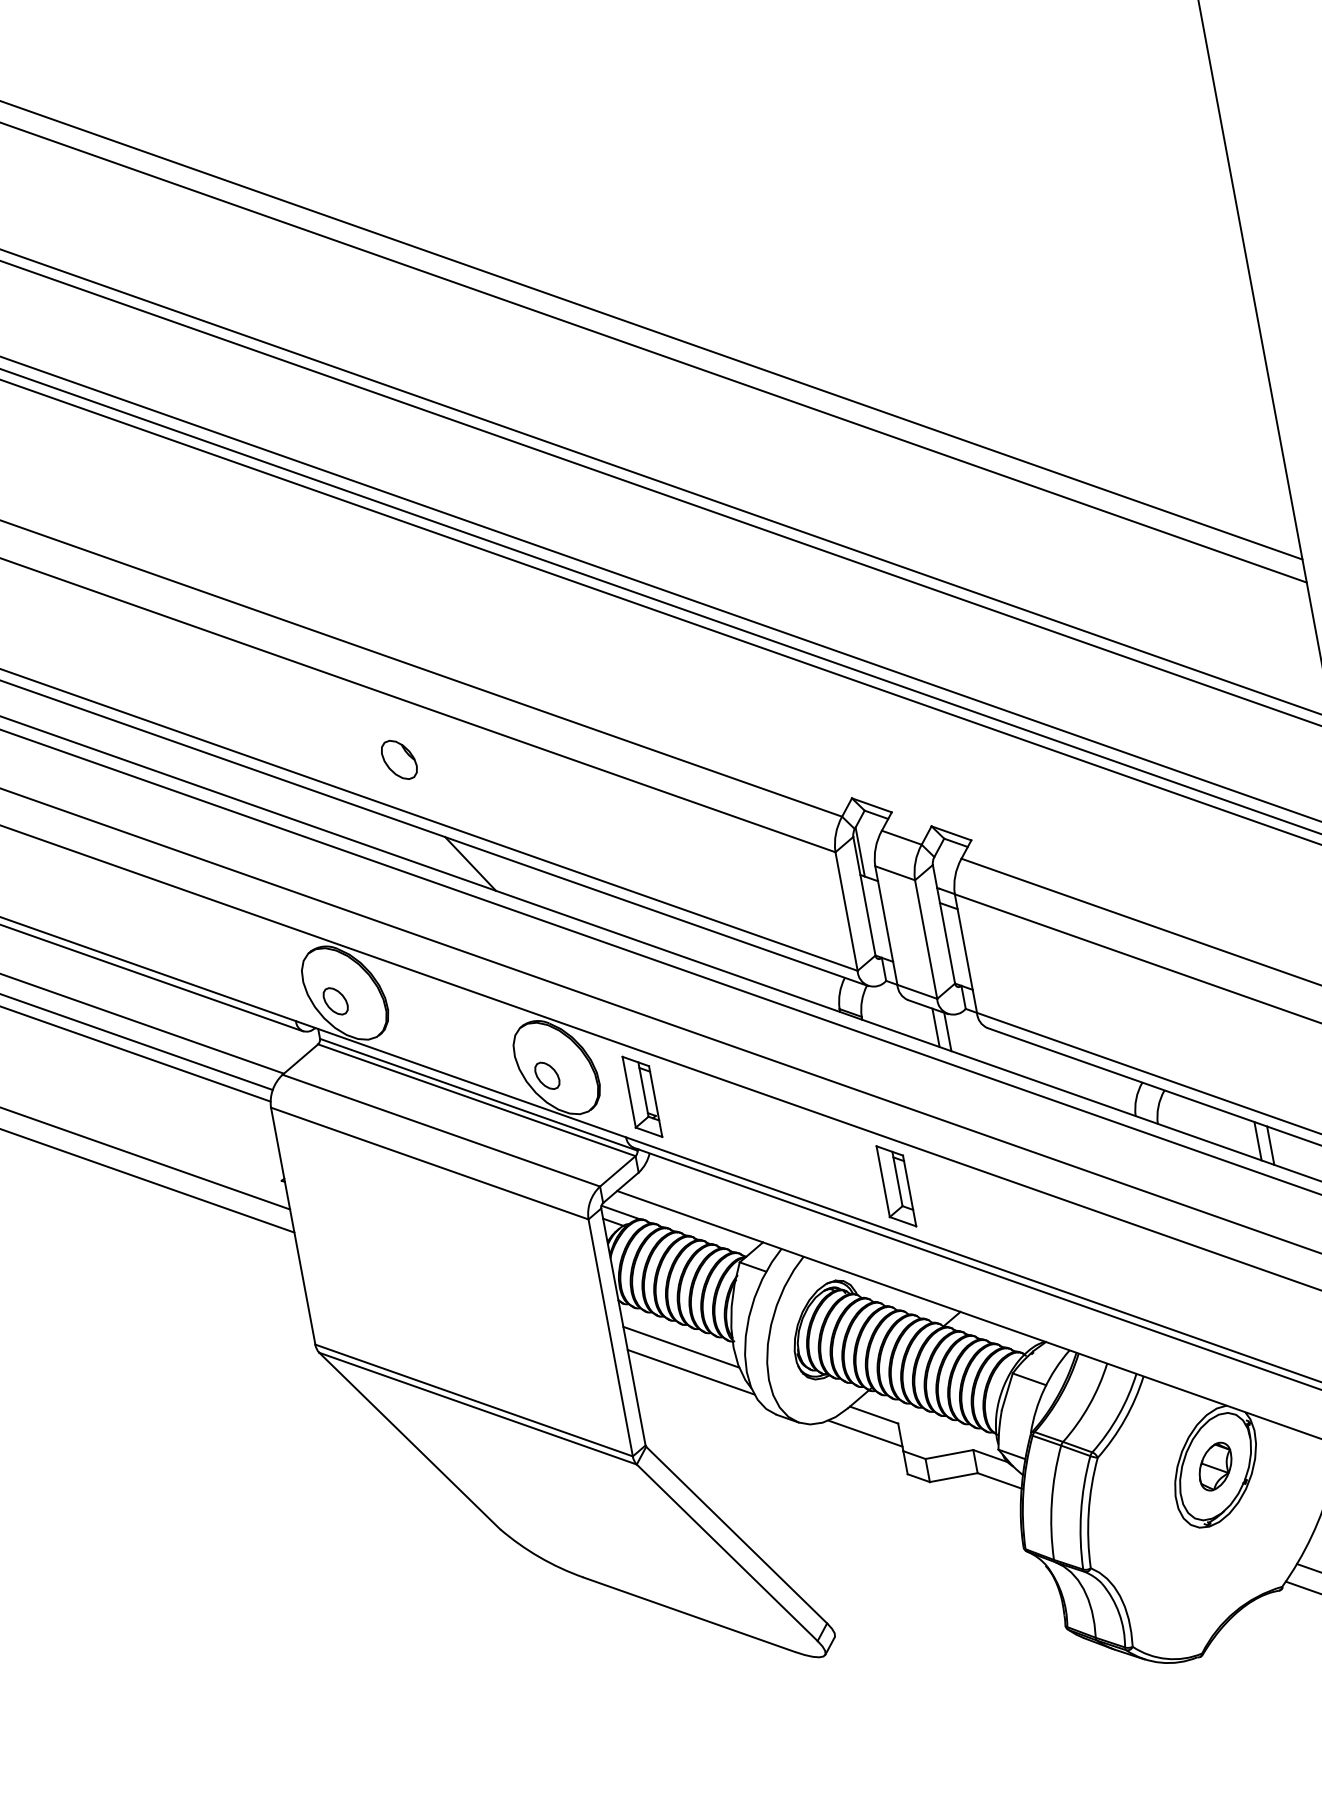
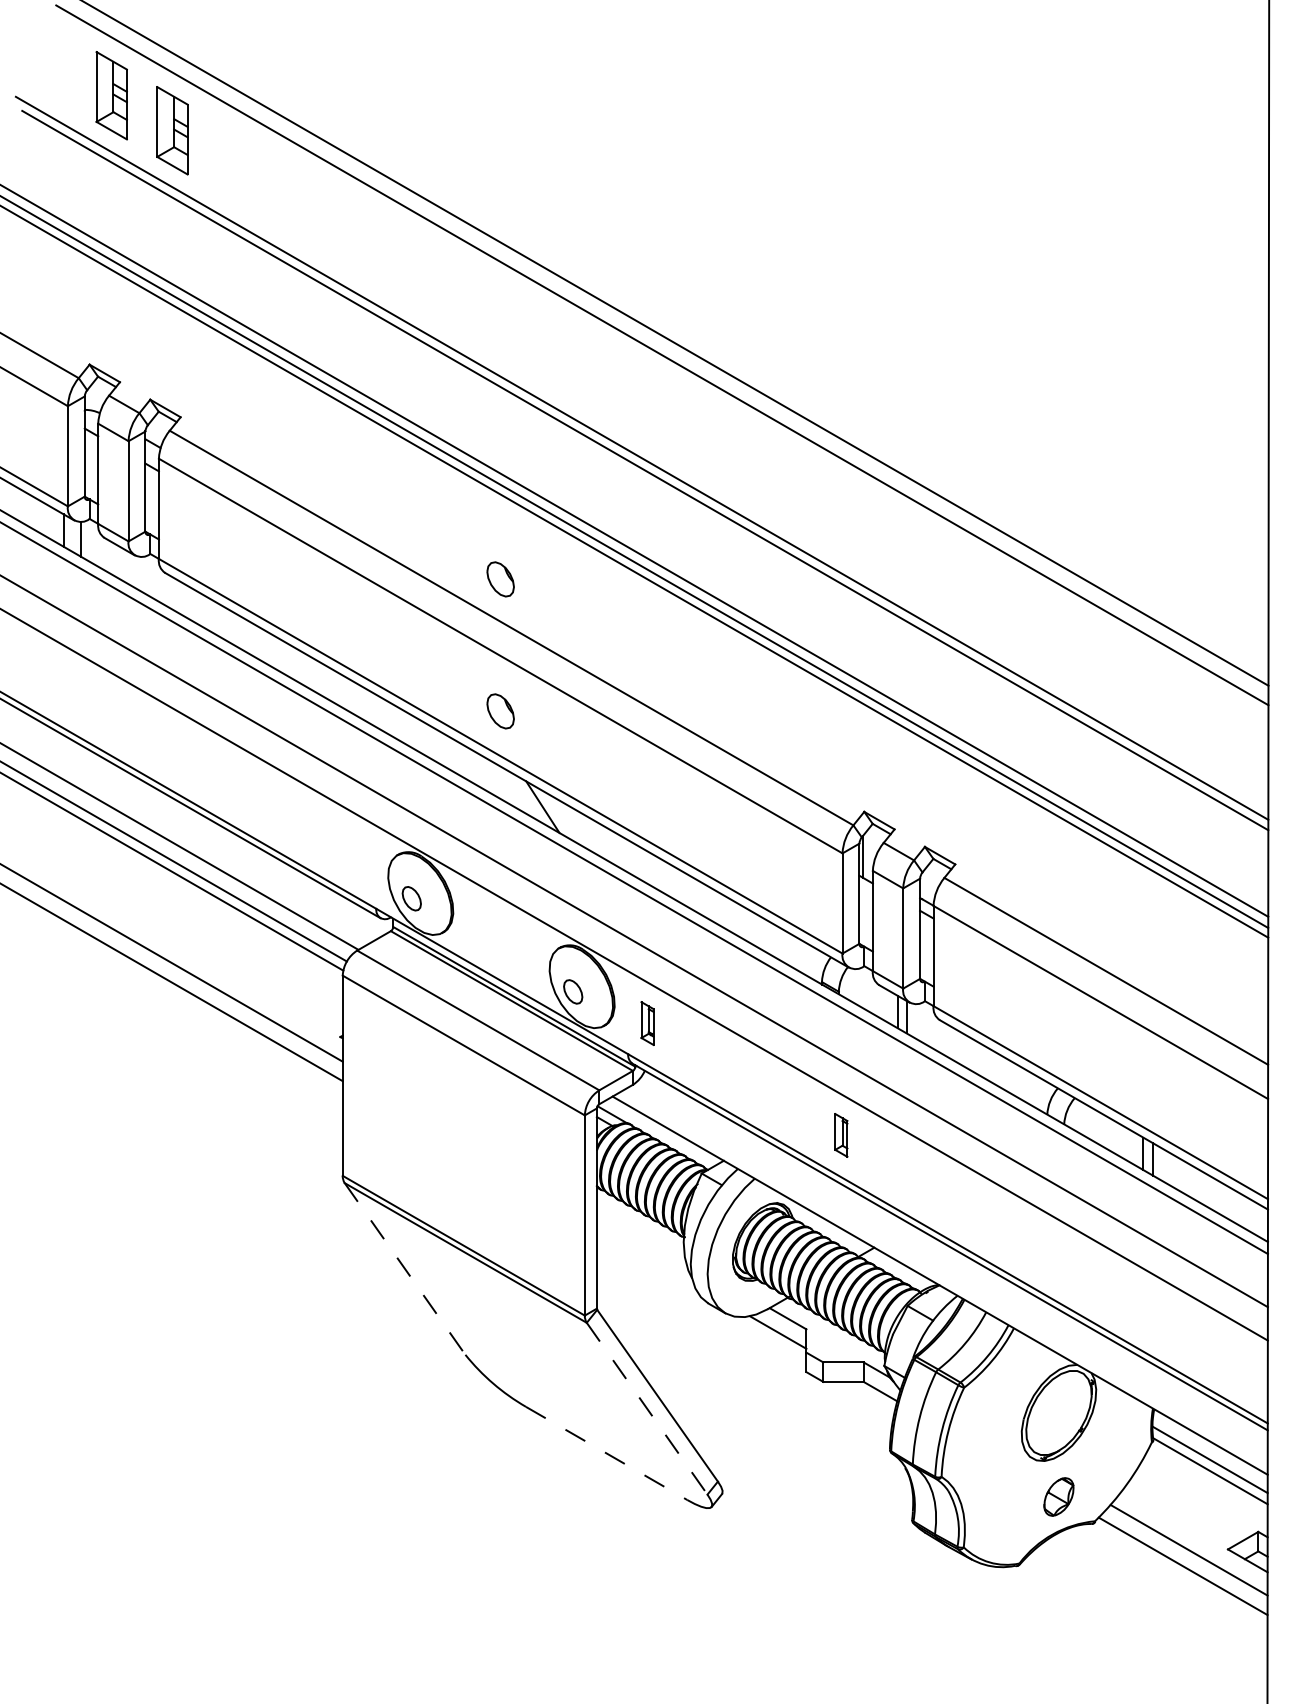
part: (369, 603) -> (500, 579), added
part: (642, 1096) -> (647, 1023), size x0.6
part: (896, 1186) -> (841, 1135), size x0.6
line: (680, 1346) -> (640, 1233), removed
line: (690, 1372) -> (644, 1255), removed
line: (410, 1440) -> (405, 1268), solid -> dashed
part: (1214, 1466) -> (1058, 1496), moved
line: (727, 1552) -> (647, 1408), solid -> dashed
line: (690, 1614) -> (607, 1453), solid -> dashed

